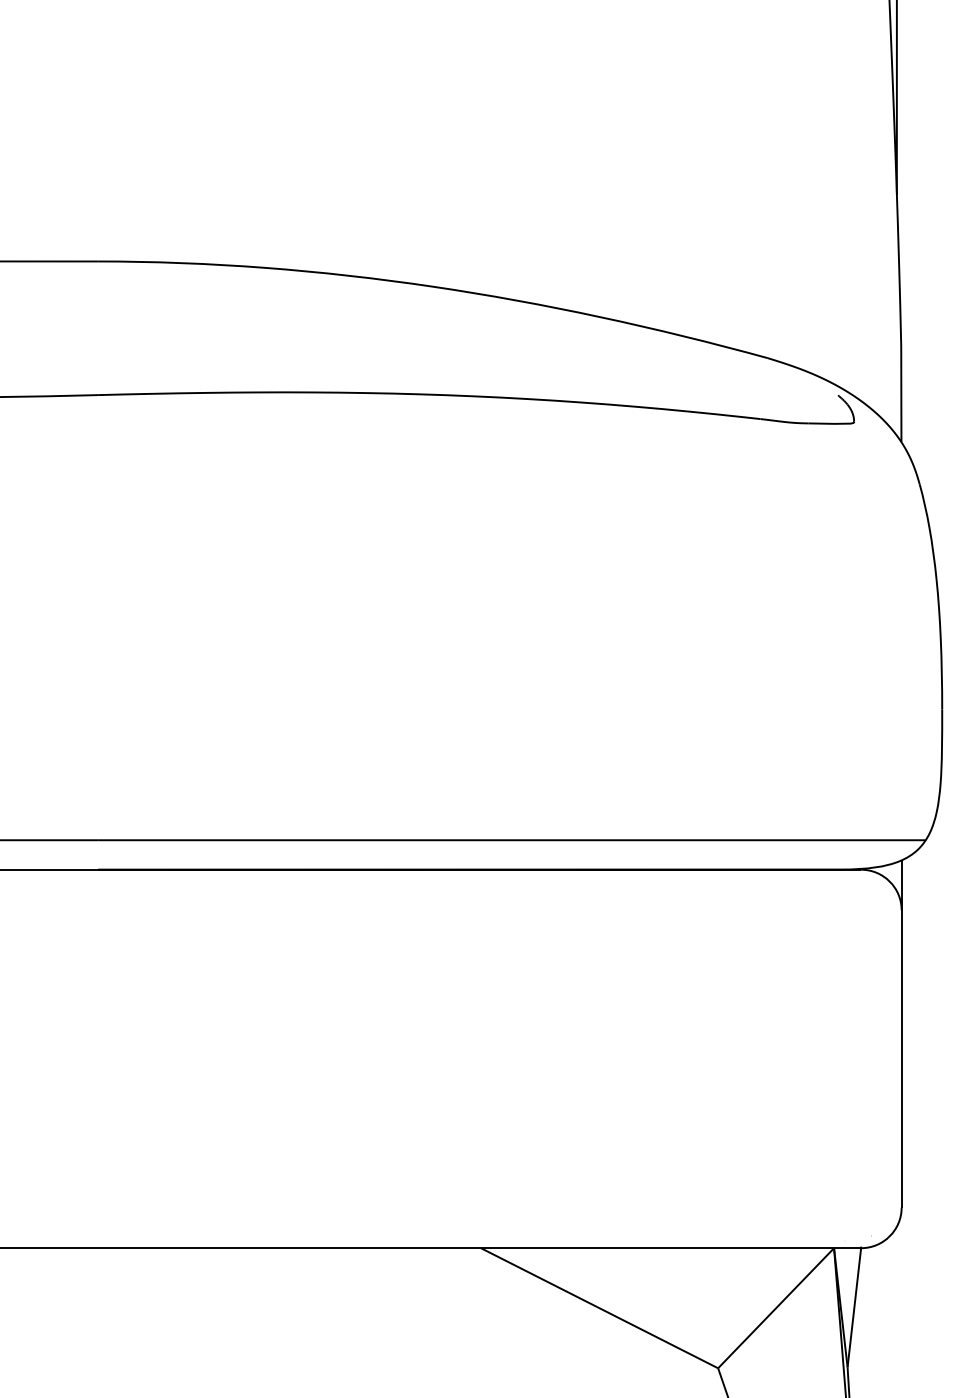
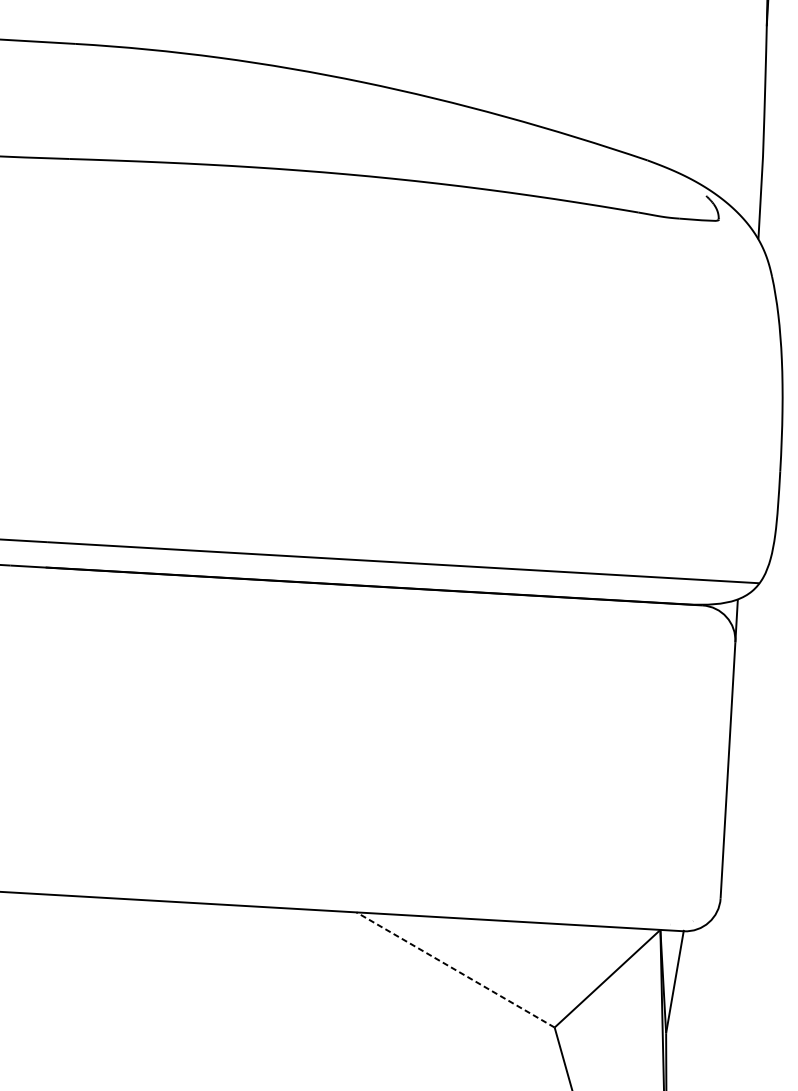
line: (599, 1308) -> (455, 970), solid -> dashed

